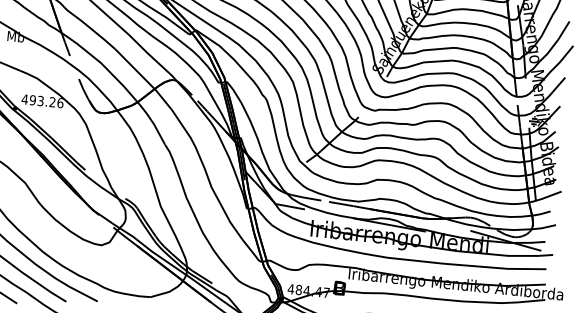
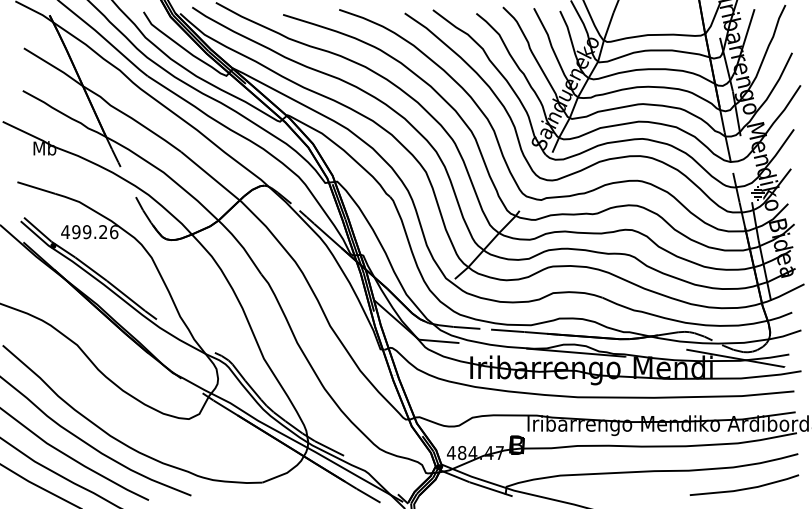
text: (41, 100) -> (87, 231), 493.26 -> 499.26

